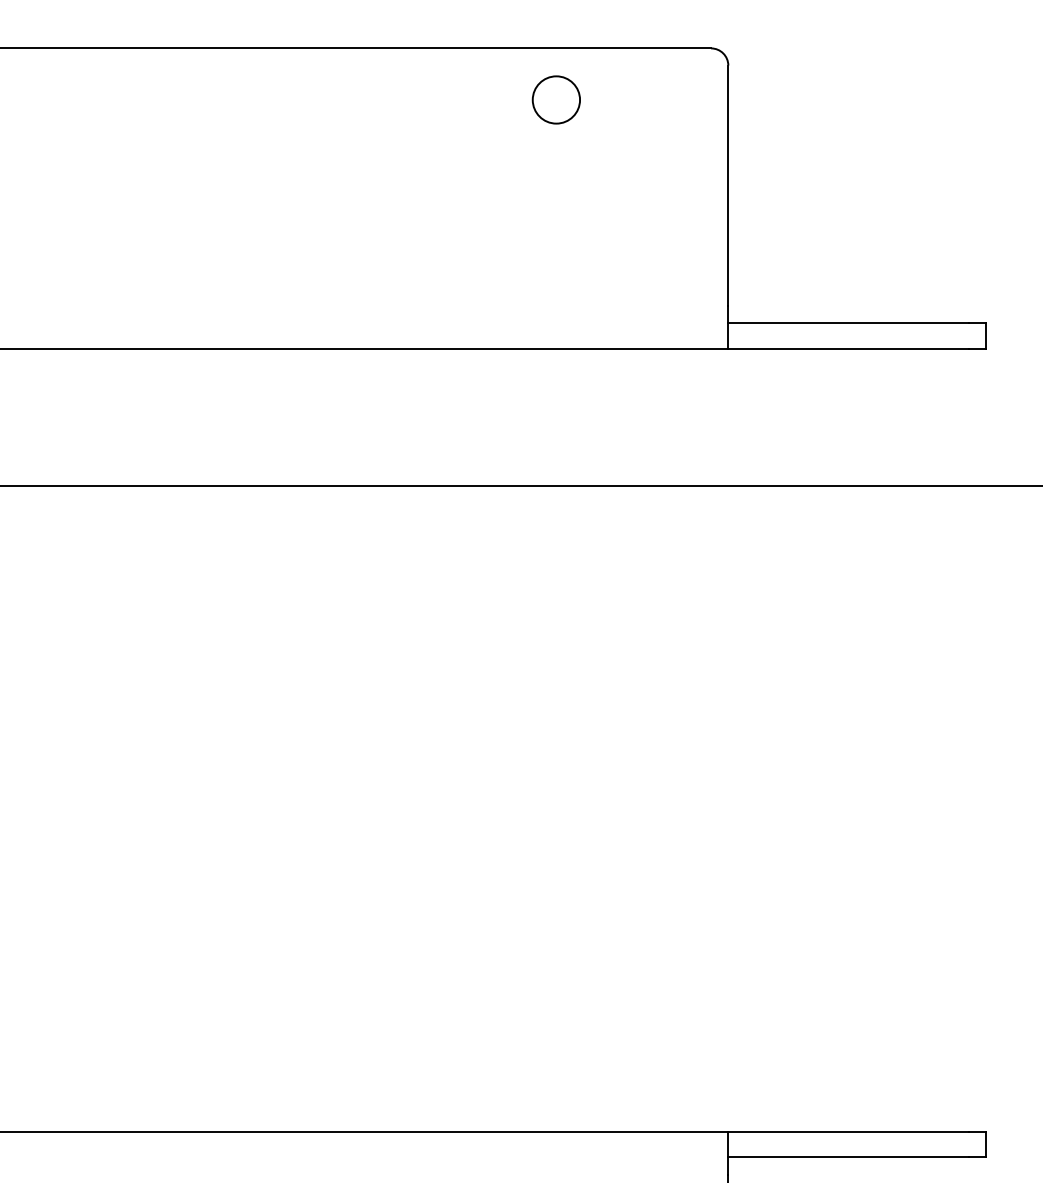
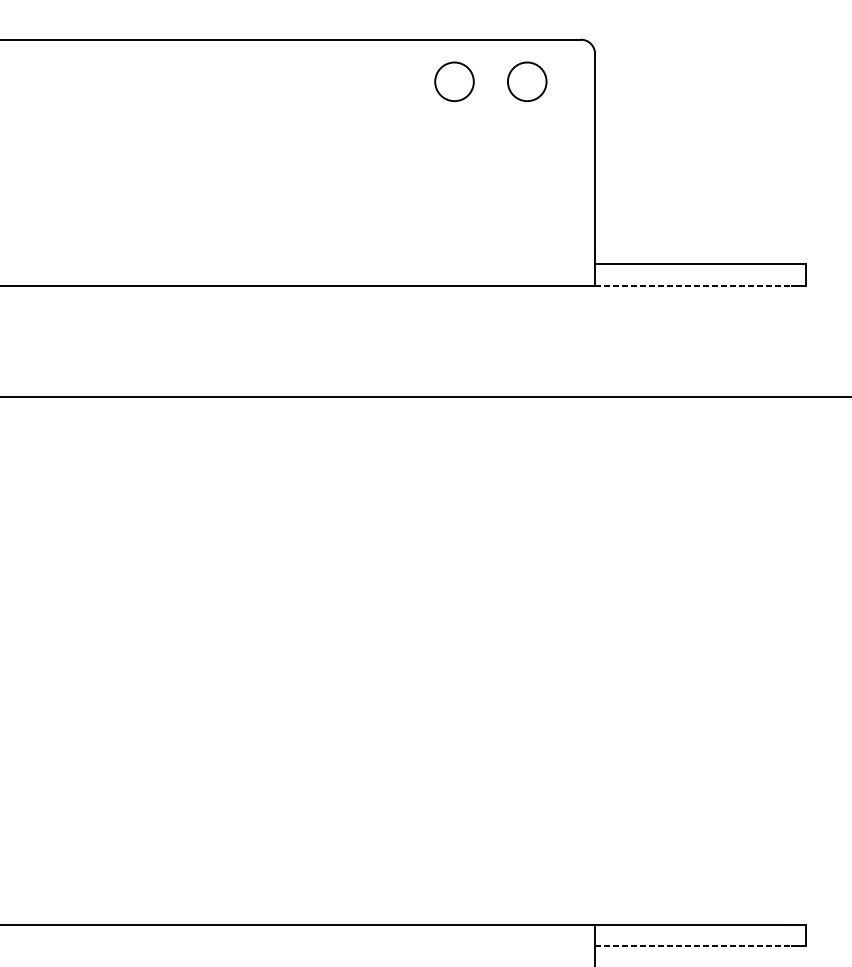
circle: (644, 99) -> (526, 81), added
line: (849, 349) -> (694, 285), solid -> dashed
line: (849, 1157) -> (694, 946), solid -> dashed

